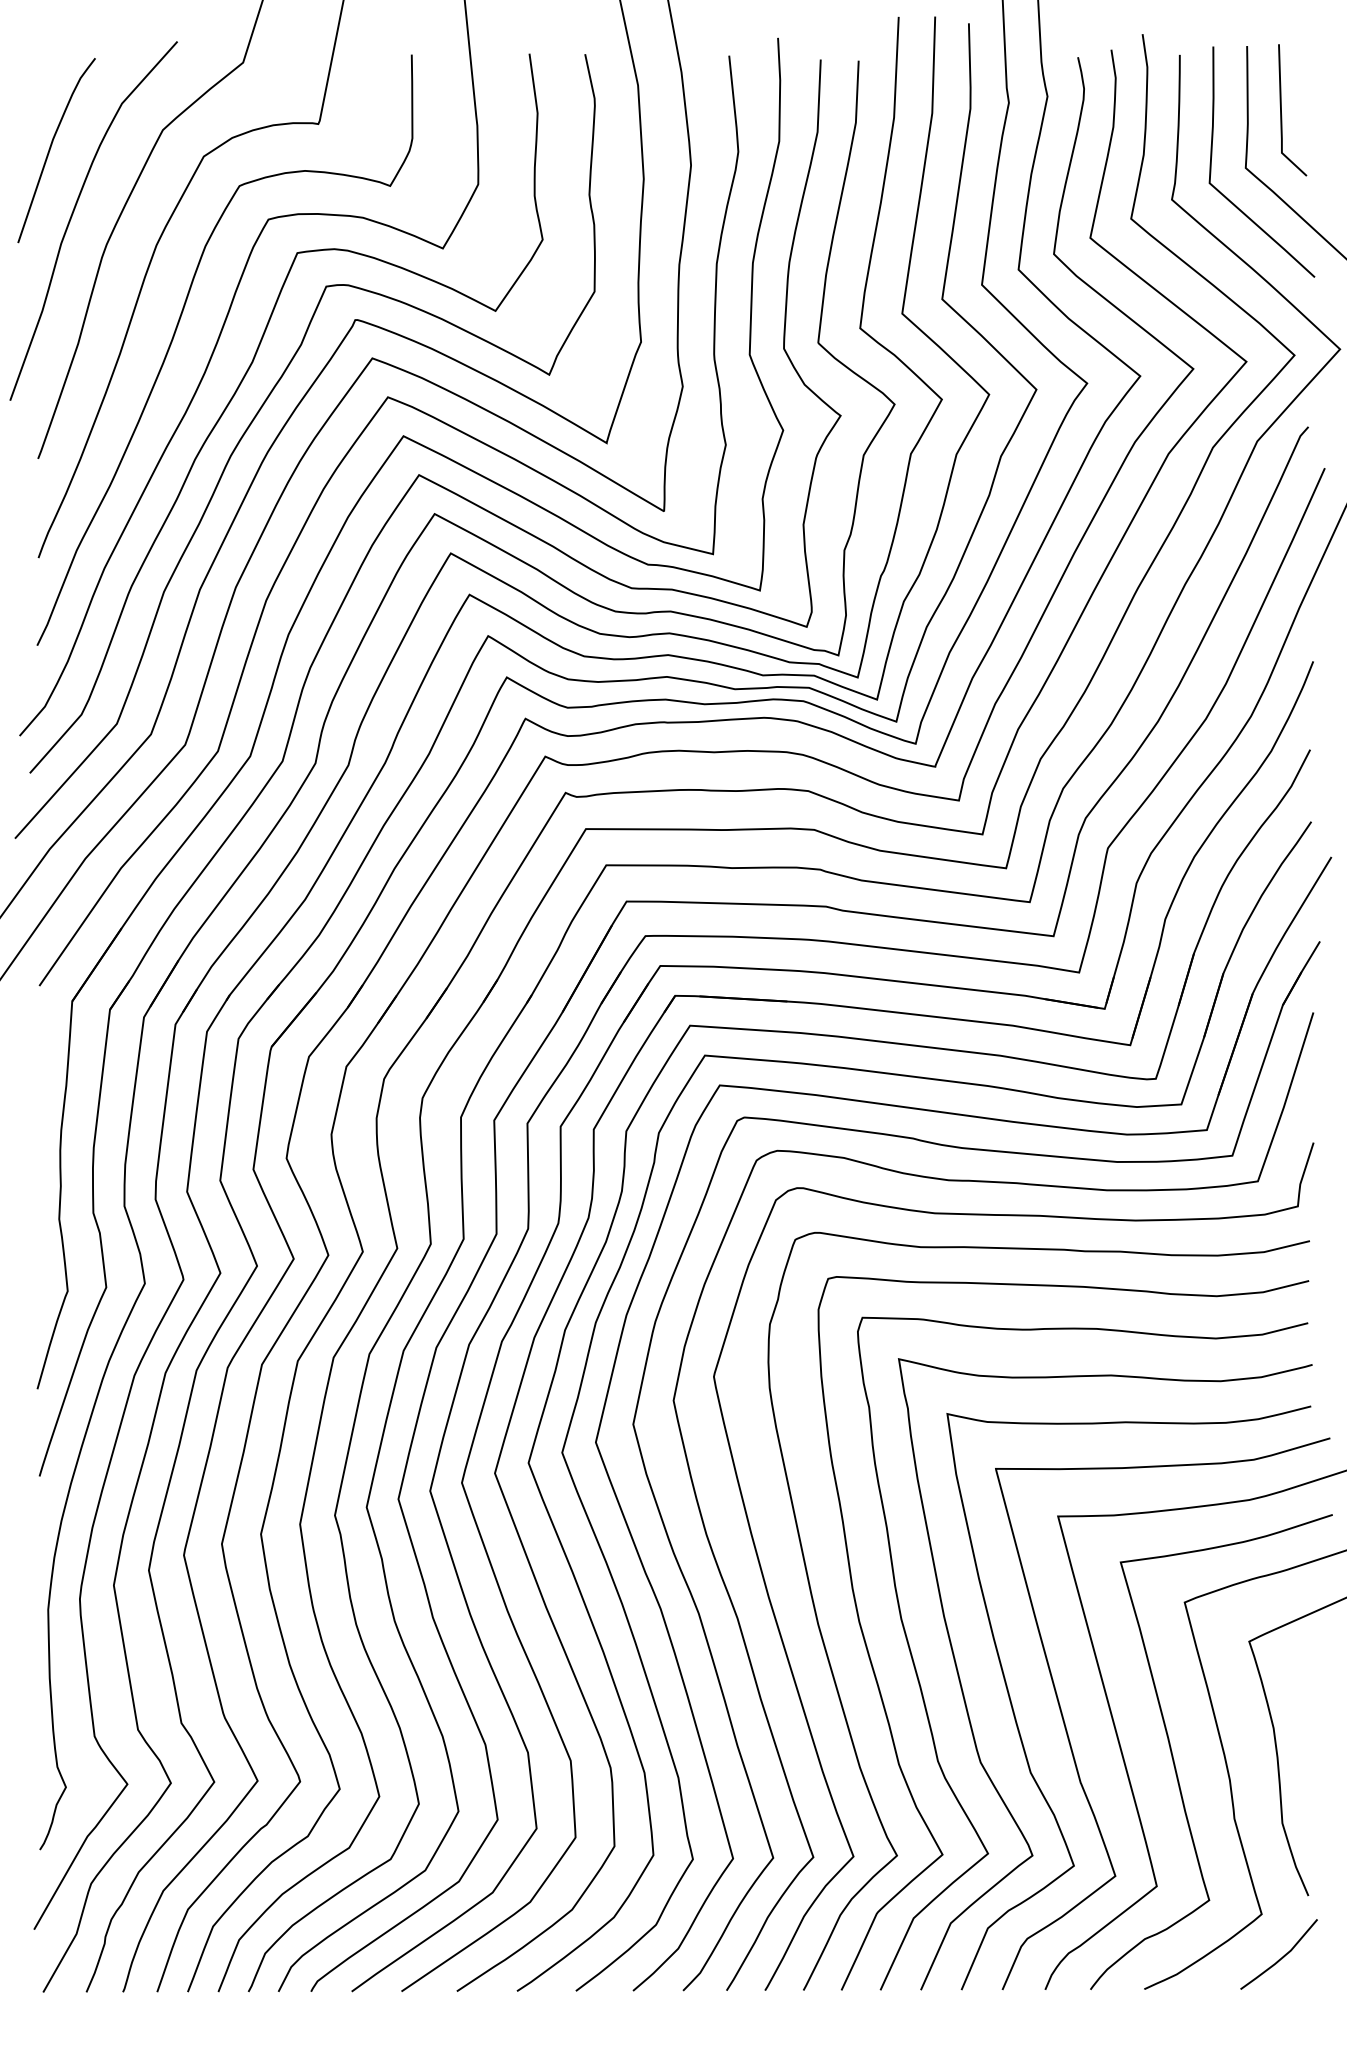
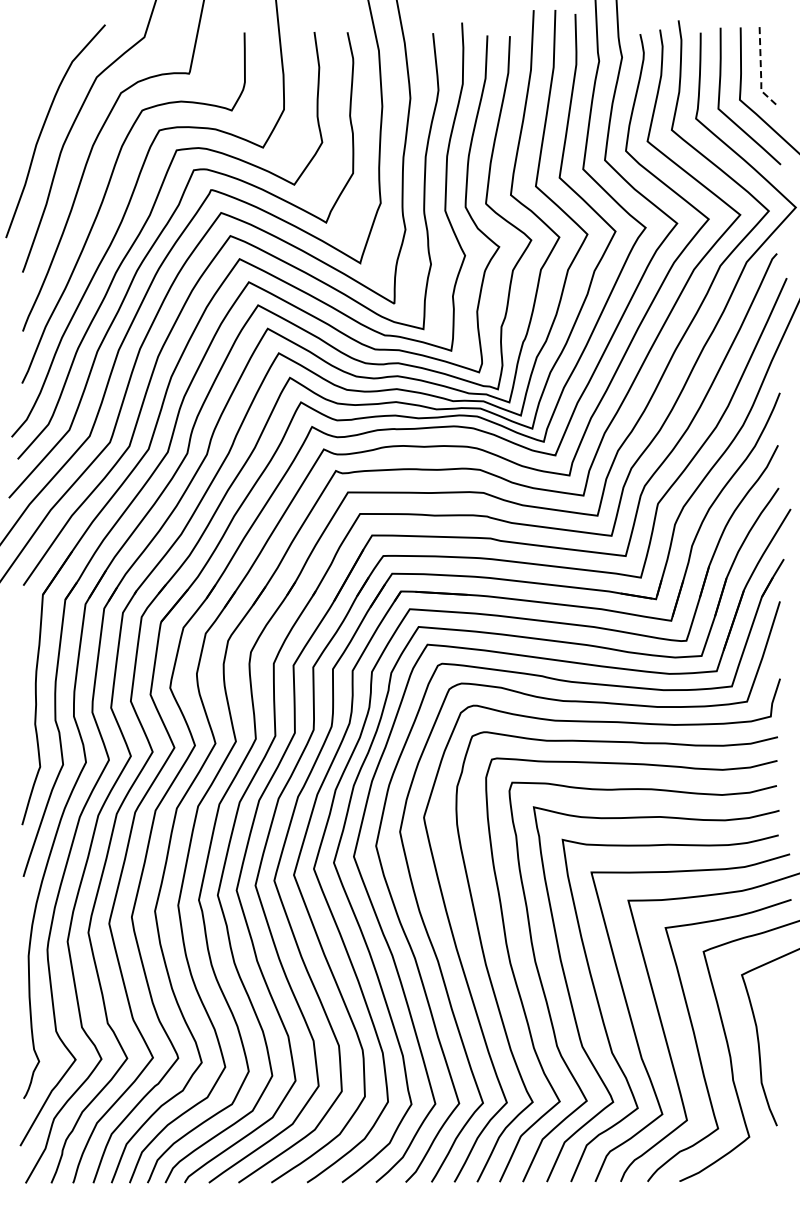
line: (1280, 116) -> (760, 69), solid -> dashed
curve: (51, 150) -> (30, 89), removed
line: (1282, 1955) -> (761, 1161), removed

